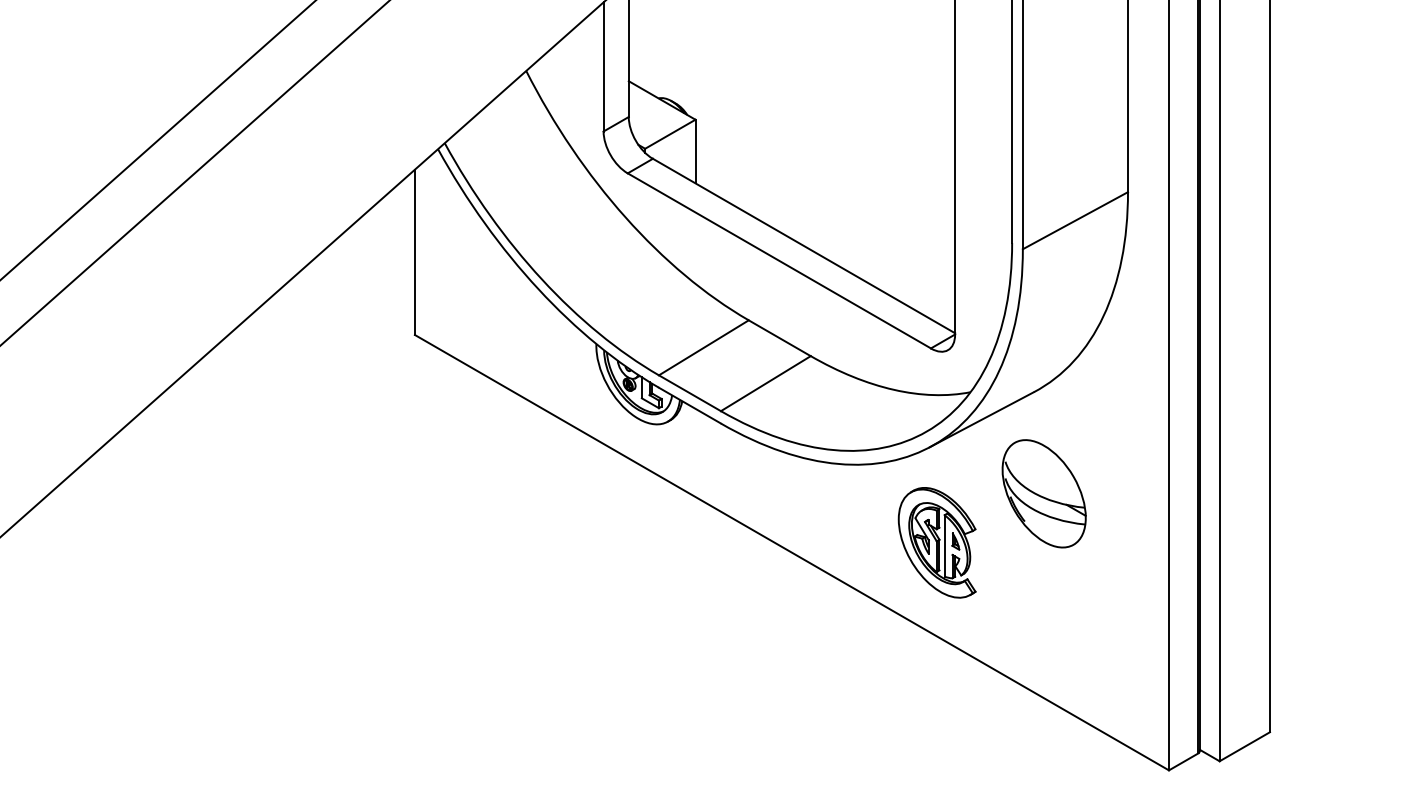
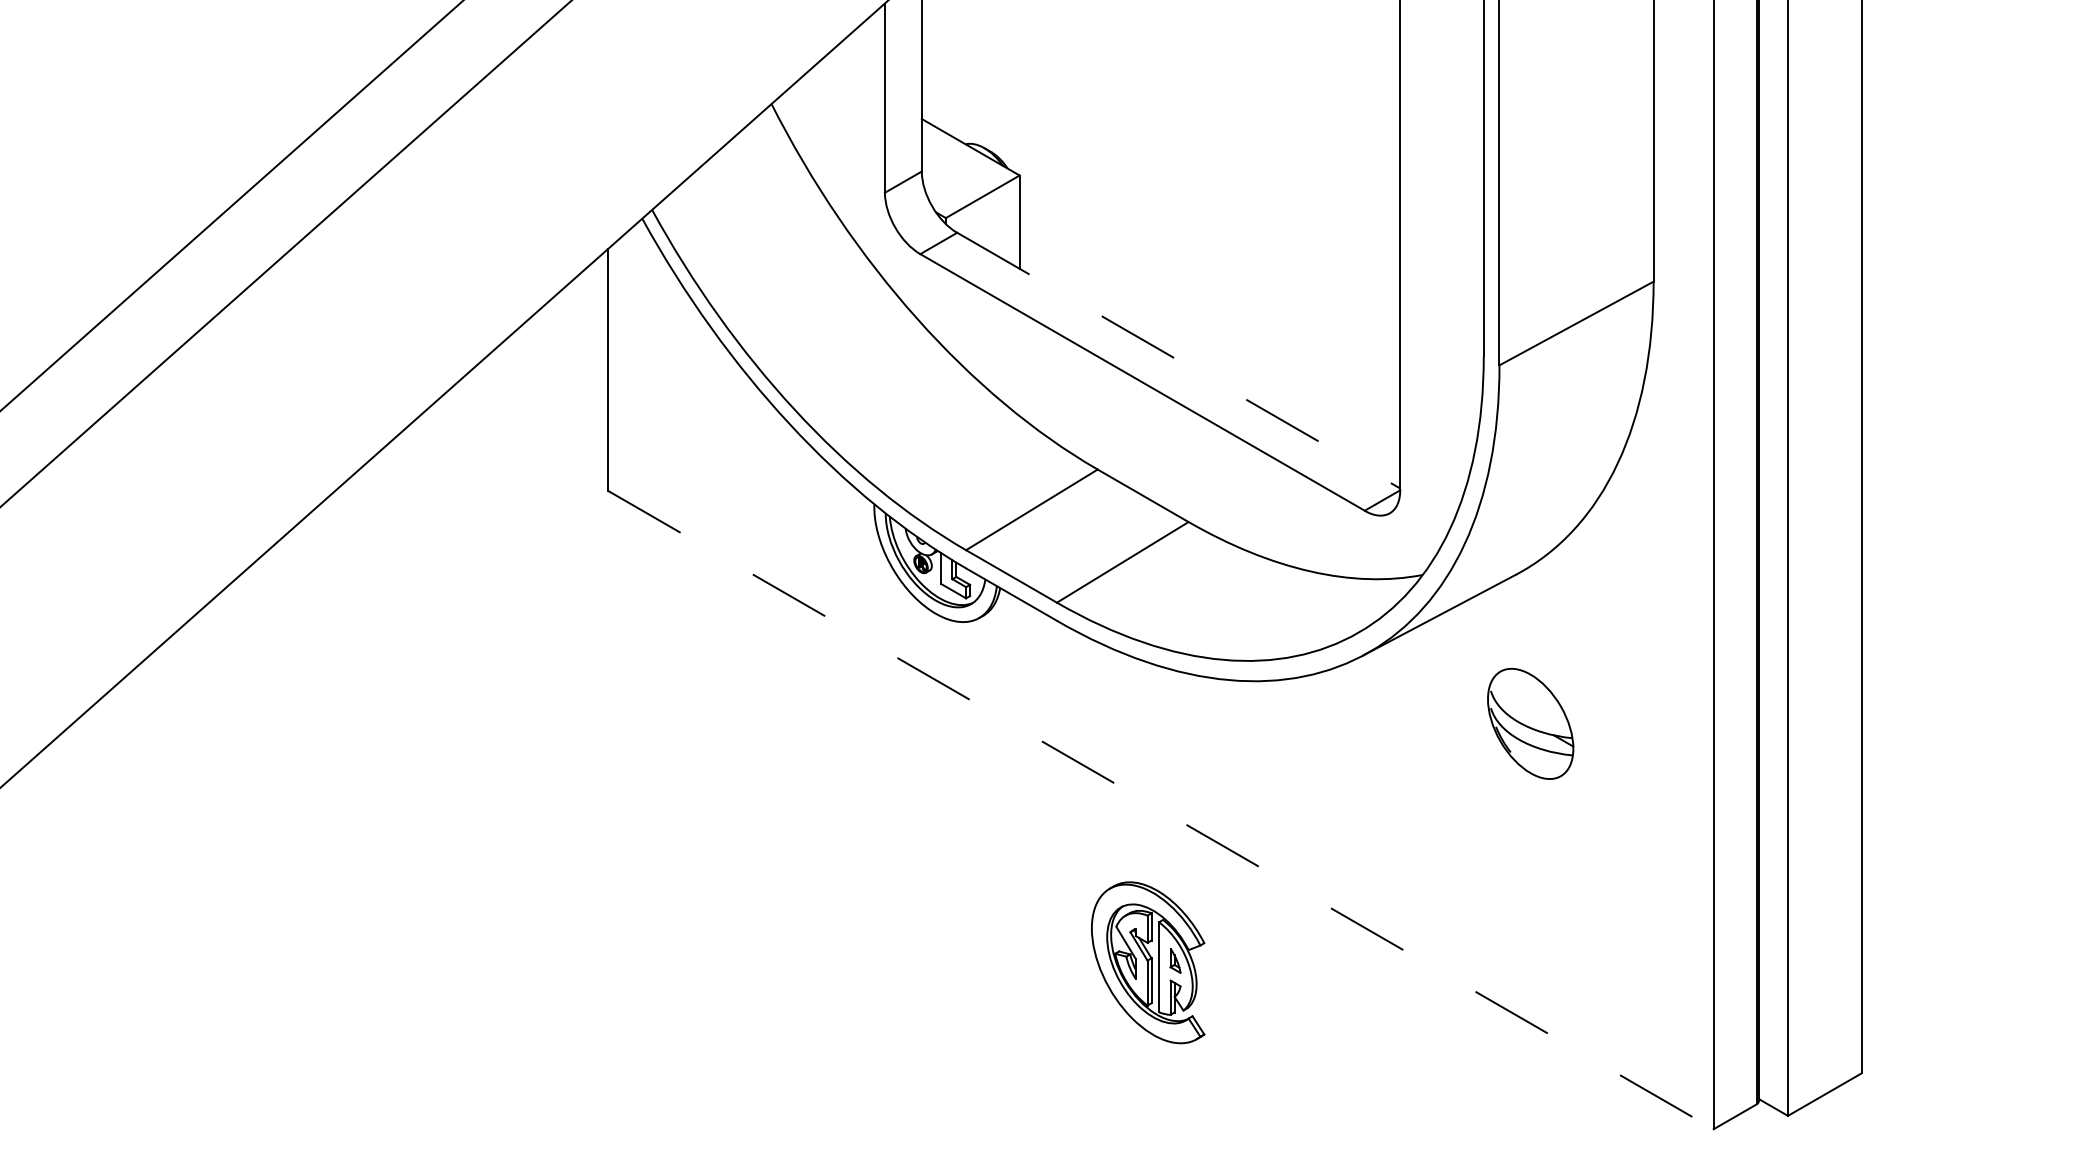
line: (804, 246) -> (1179, 361), solid -> dashed
part: (1043, 493) -> (1529, 723), size x0.7
part: (936, 542) -> (1147, 962), moved
line: (792, 552) -> (1161, 809), solid -> dashed

